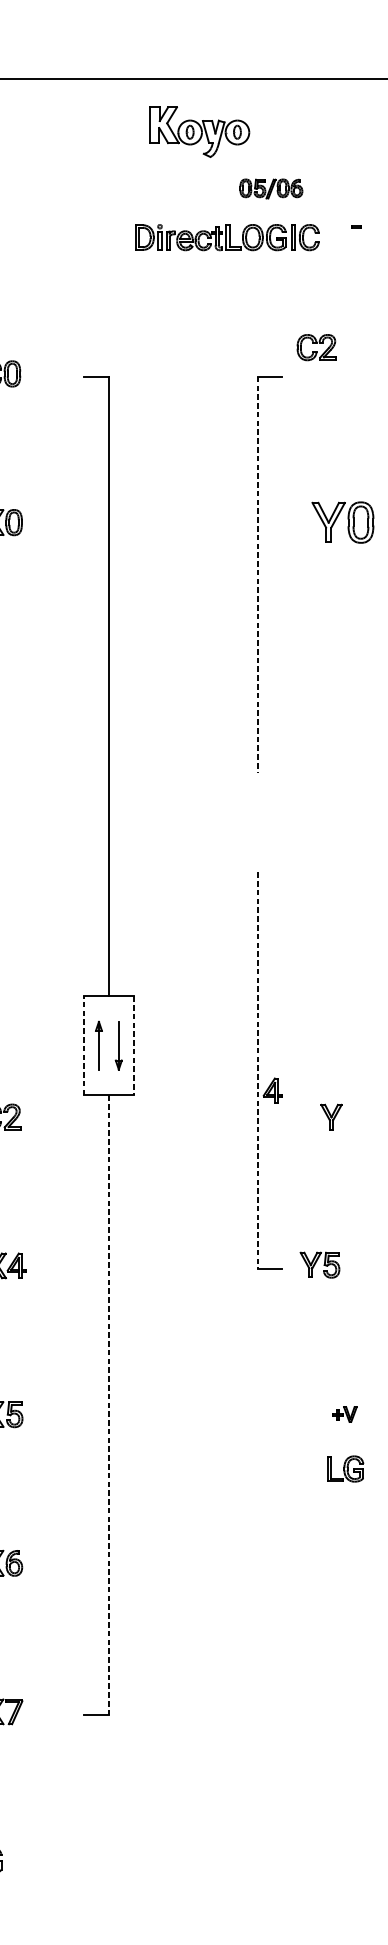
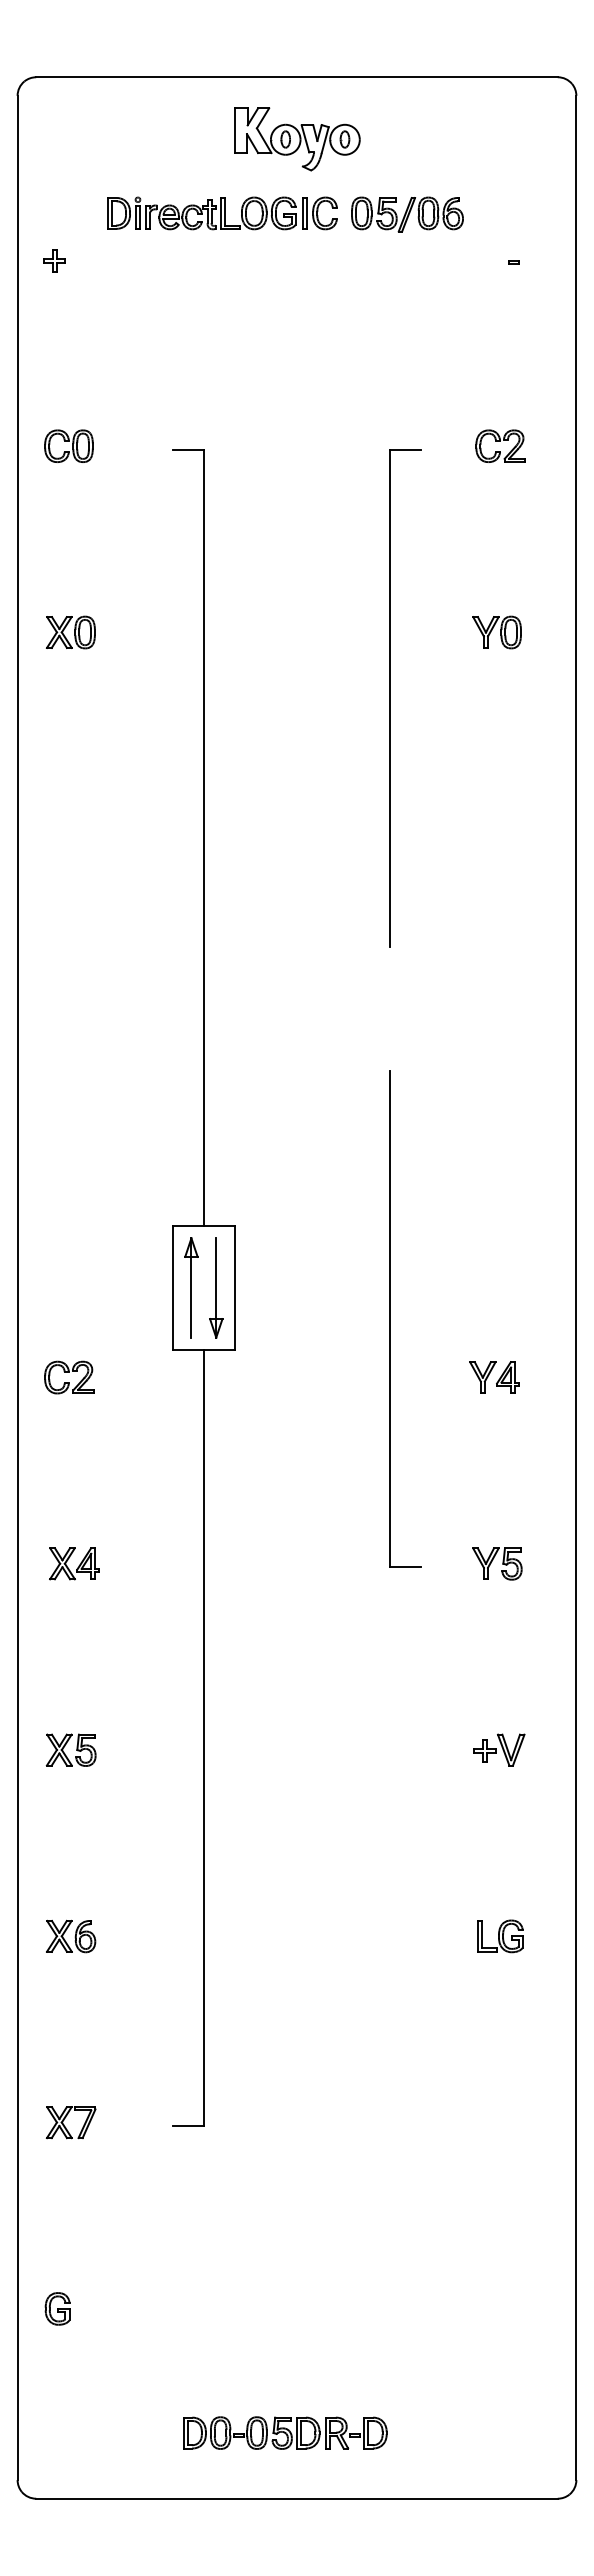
part: (199, 132) -> (297, 139), moved
part: (271, 188) -> (407, 214), size x1.43
part: (227, 237) -> (222, 213), moved
part: (316, 346) -> (500, 445), moved
part: (342, 522) -> (496, 632), size x0.62
line: (257, 575) -> (390, 698), dashed -> solid
line: (83, 1045) -> (172, 1287), dashed -> solid
part: (98, 1045) -> (191, 1287), size x1.67
part: (118, 1045) -> (216, 1287), size x1.67
line: (133, 1046) -> (234, 1288), dashed -> solid
line: (257, 1070) -> (390, 1319), dashed -> solid
part: (272, 1090) -> (507, 1377), moved
part: (320, 1264) -> (497, 1563), moved
line: (108, 1405) -> (203, 1738), dashed -> solid
part: (344, 1414) -> (499, 1749), size x1.67
part: (345, 1469) -> (500, 1936), moved

